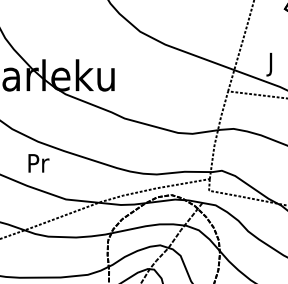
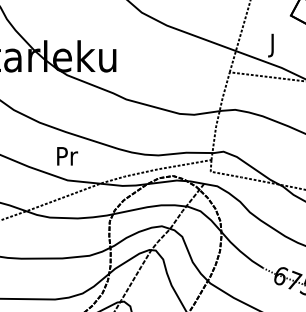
text: (38, 163) -> (67, 156), moved

